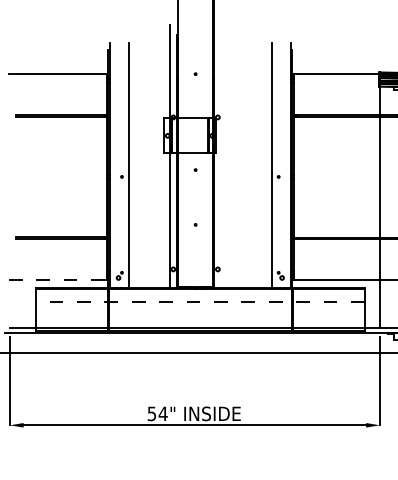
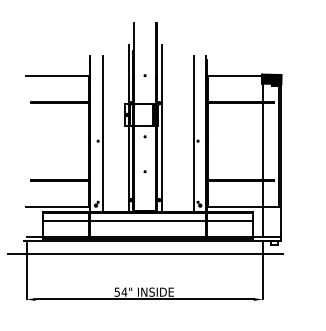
line: (221, 157) -> (161, 128), added
line: (58, 279) -> (57, 206), dashed -> solid
line: (200, 301) -> (148, 220), dashed -> solid

